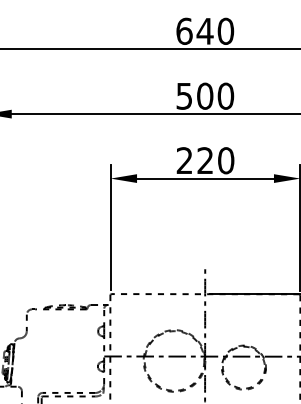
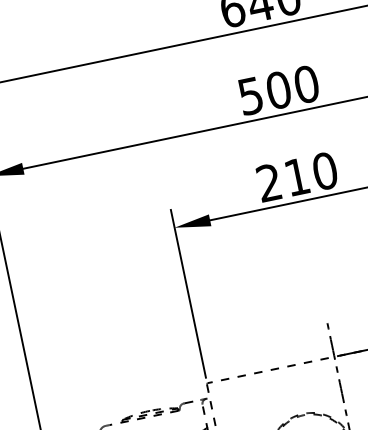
text: (204, 160) -> (295, 176), 220 -> 210

